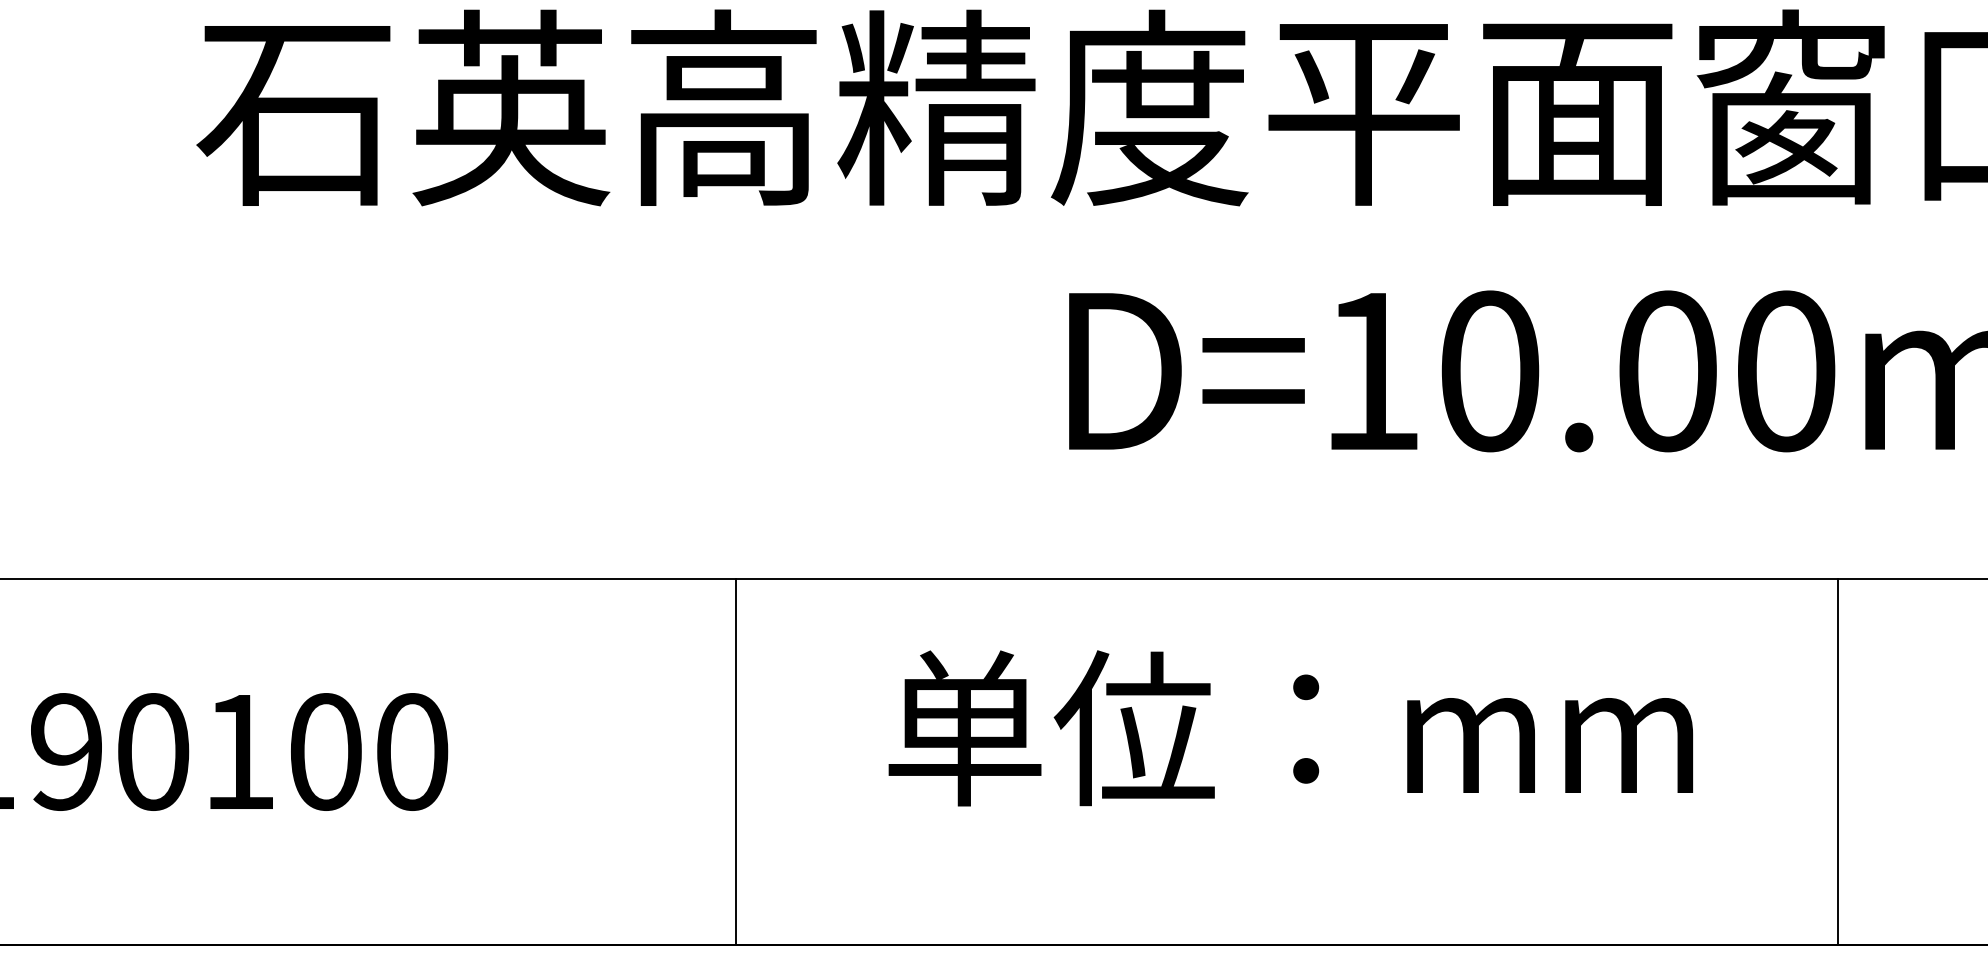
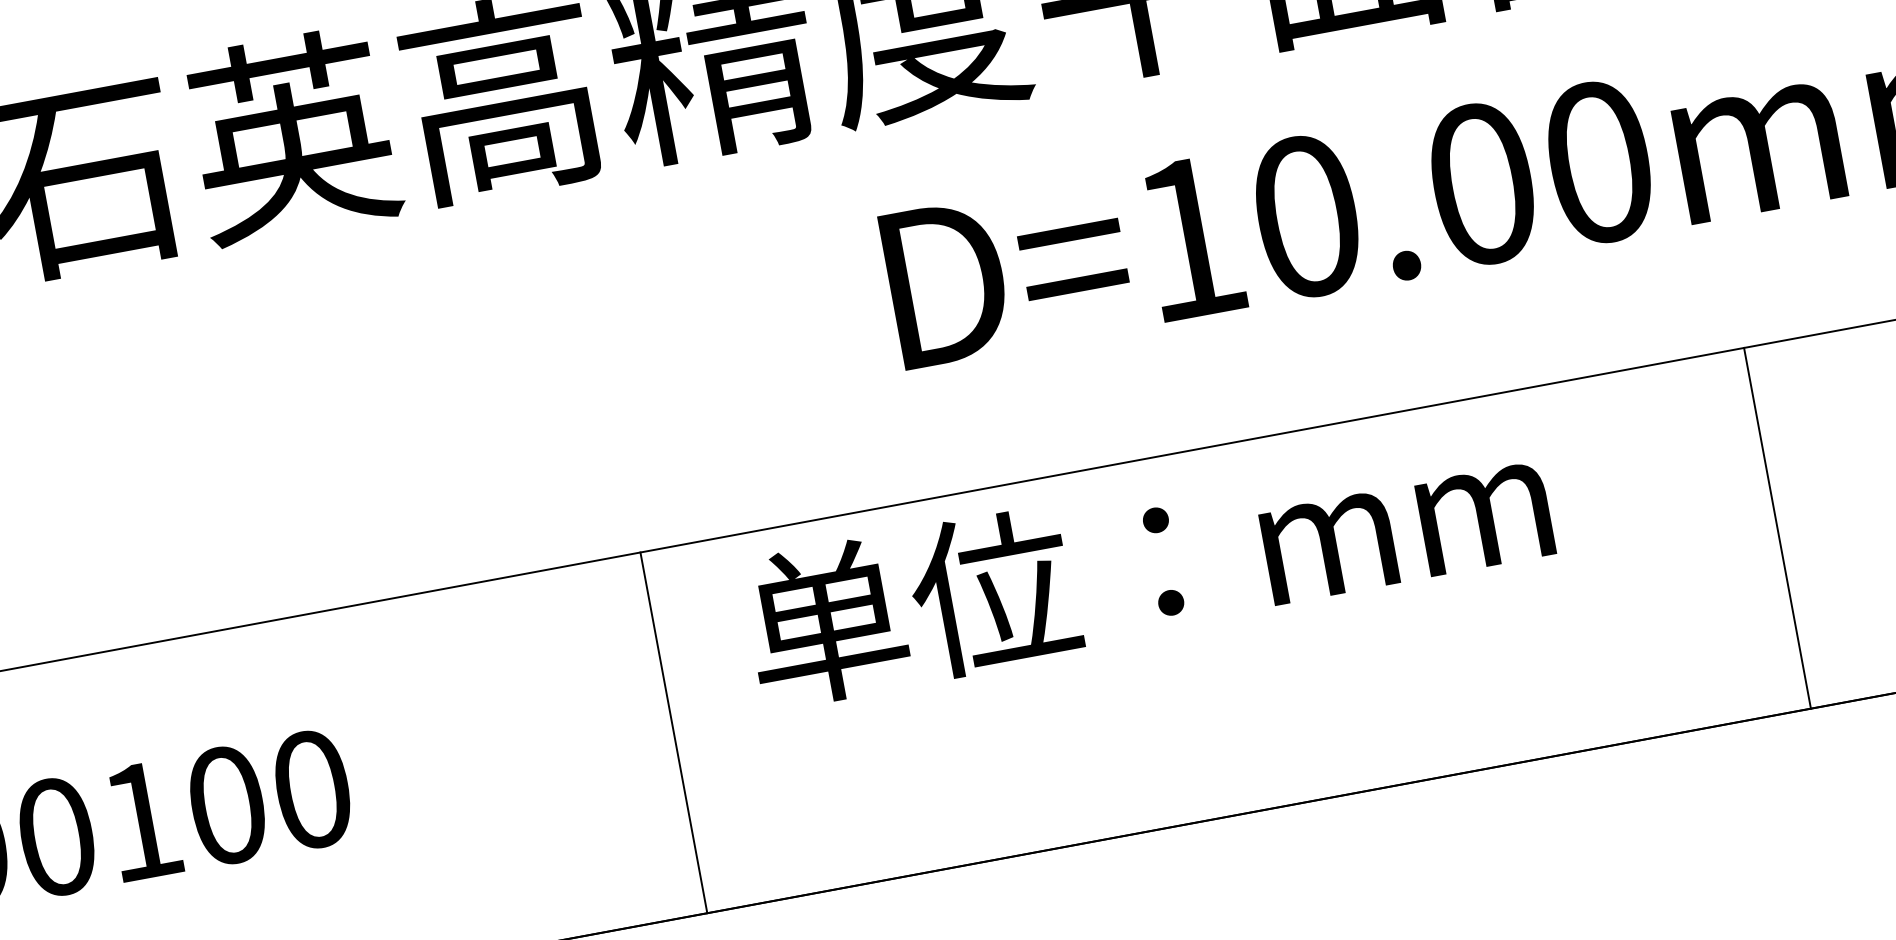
text: (1290, 728) -> (1147, 563), moved
line: (735, 761) -> (673, 732), moved
line: (1838, 761) -> (1777, 527), moved

